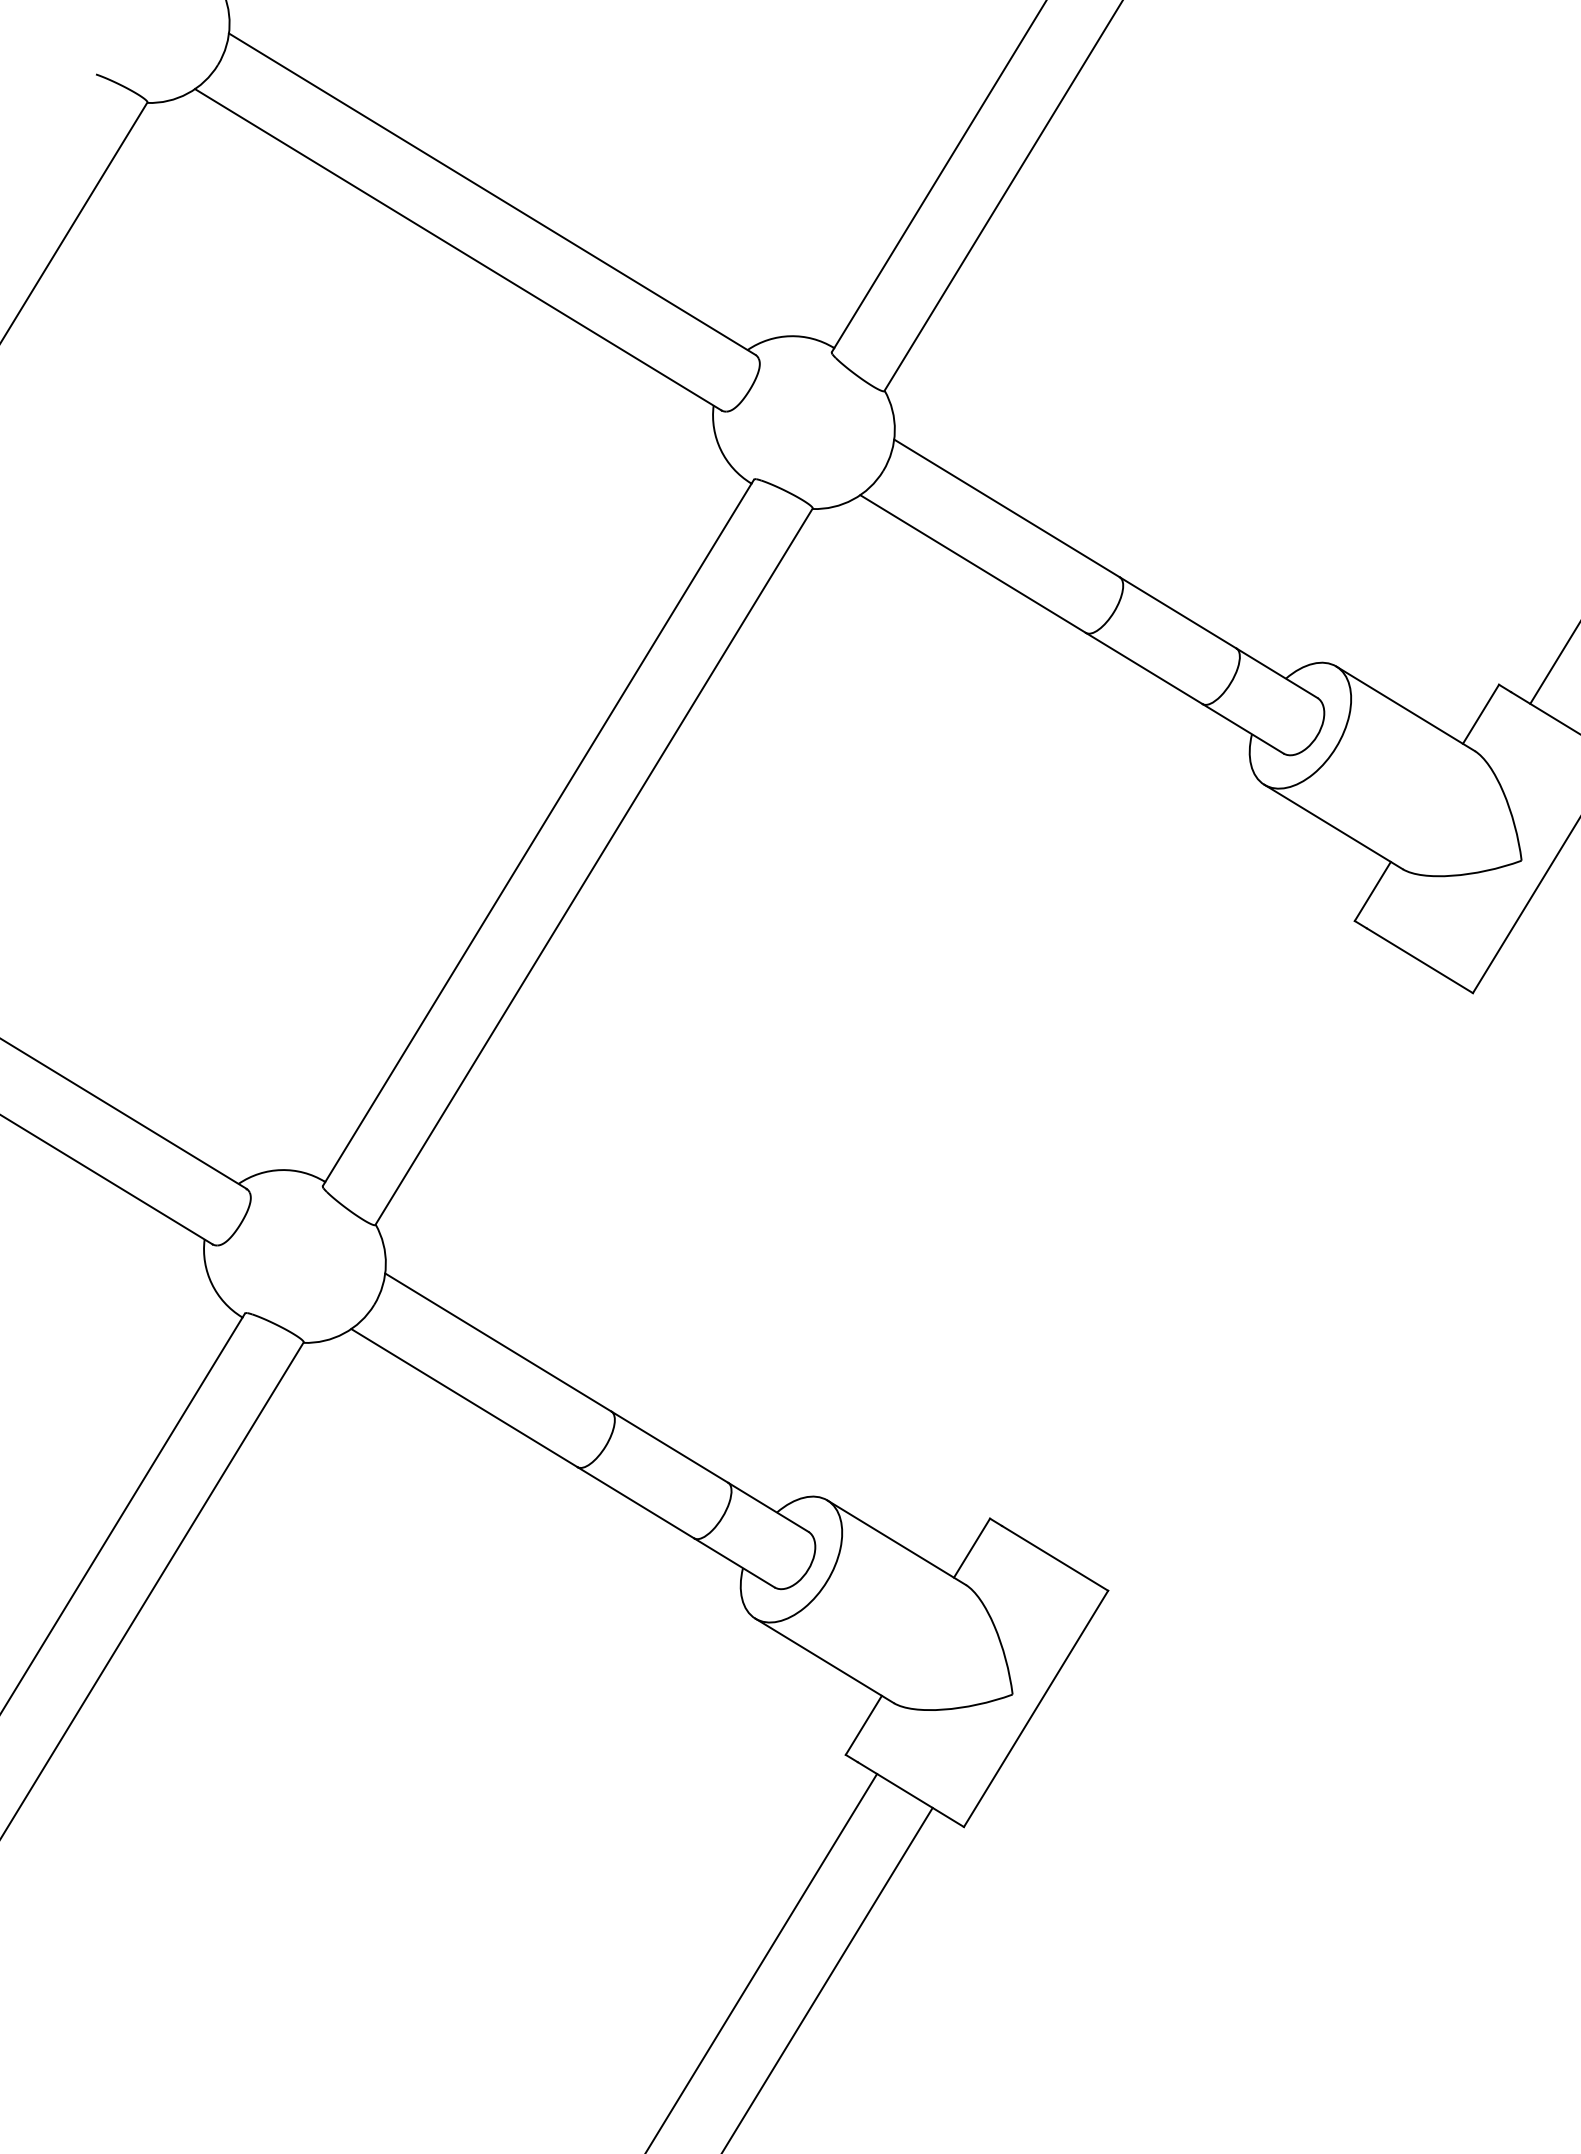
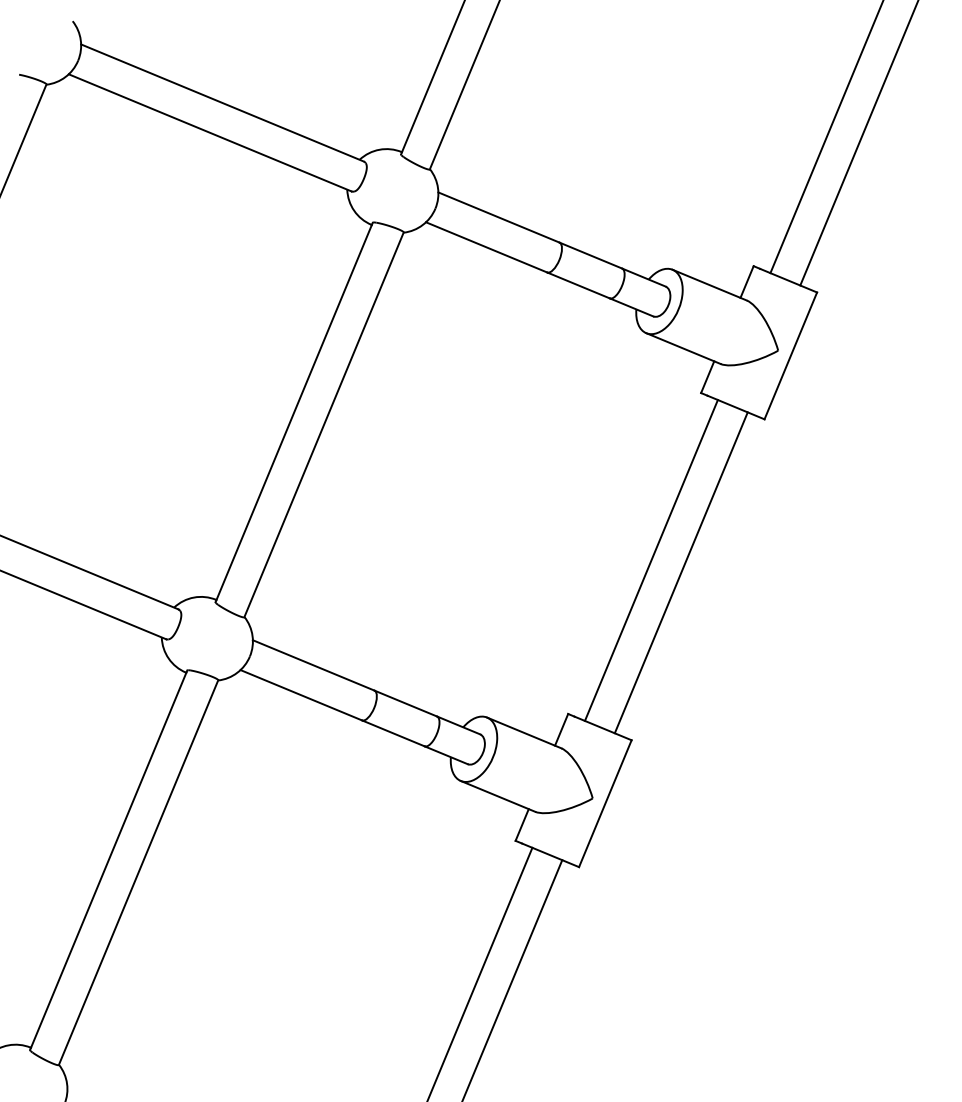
line: (1201, 1238) -> (650, 560), added
line: (1257, 1271) -> (680, 572), added

